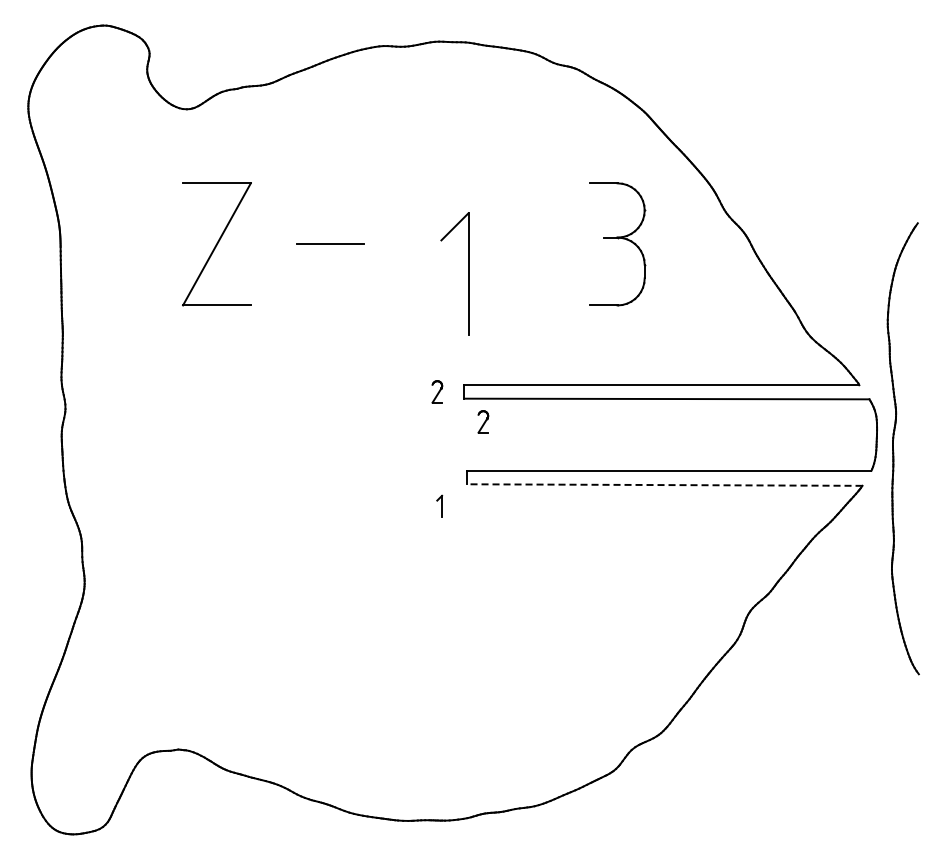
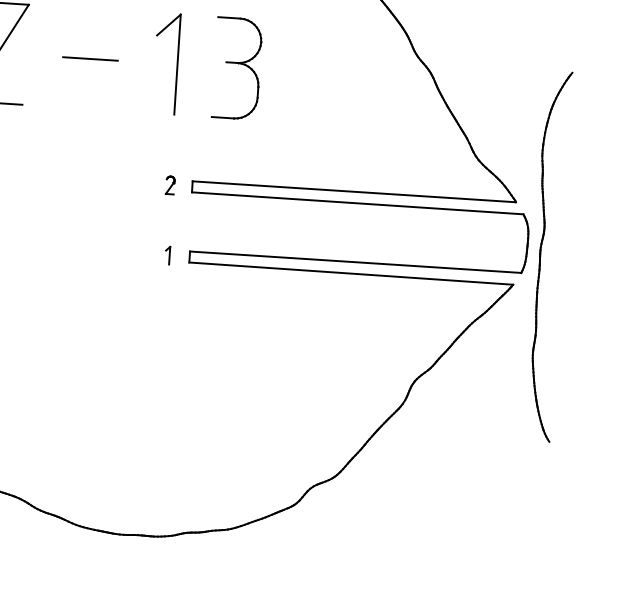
part: (617, 244) -> (237, 68), moved
part: (468, 273) -> (177, 63), moved
part: (483, 421) -> (206, 212), removed
line: (664, 485) -> (351, 273), dashed -> solid
part: (439, 505) -> (167, 254), moved

